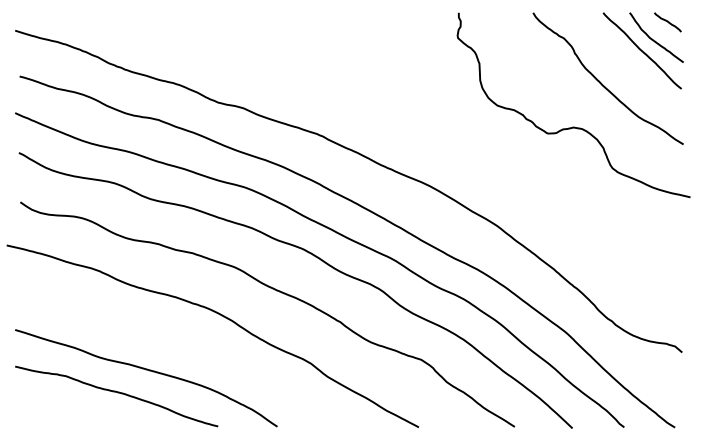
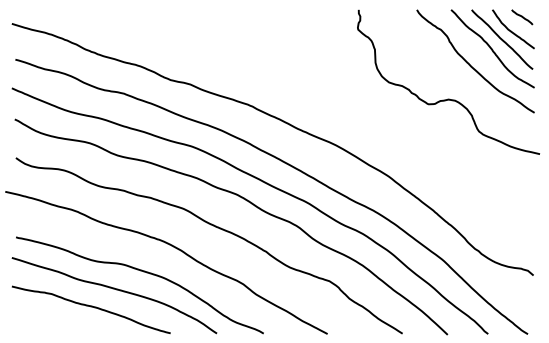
curve: (629, 62) -> (492, 48), added
curve: (184, 348) -> (144, 272), added

